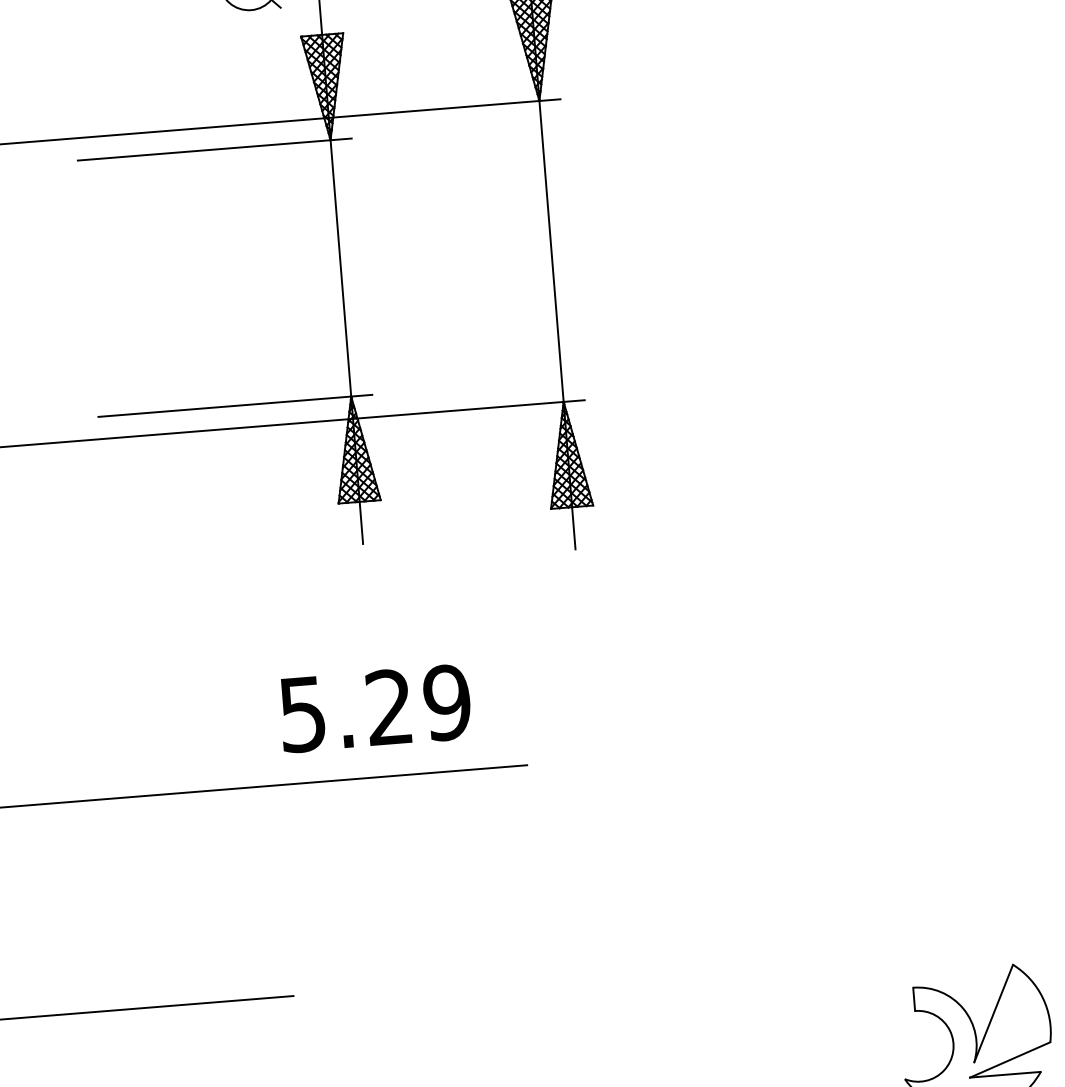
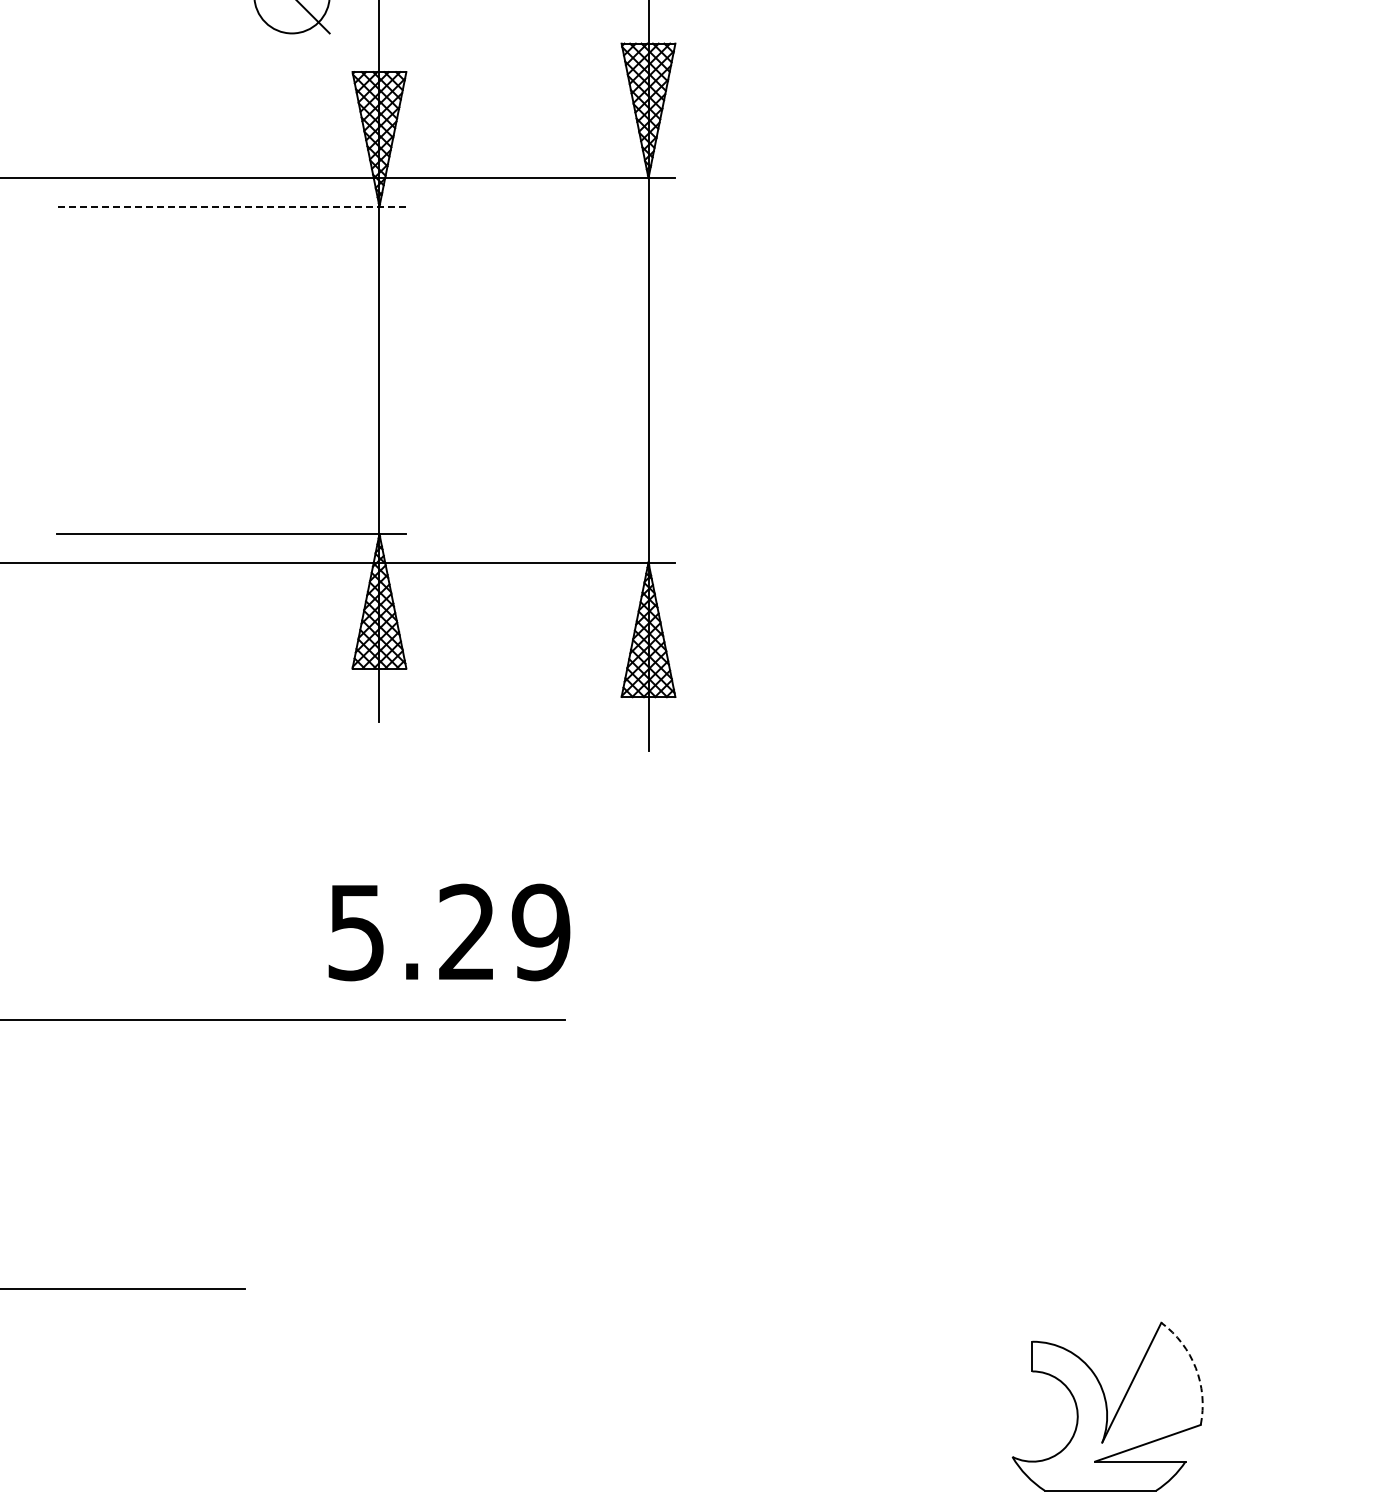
line: (214, 149) -> (231, 206), solid -> dashed
text: (375, 708) -> (449, 932), moved
arc: (1042, 998) -> (1195, 1368), solid -> dashed

